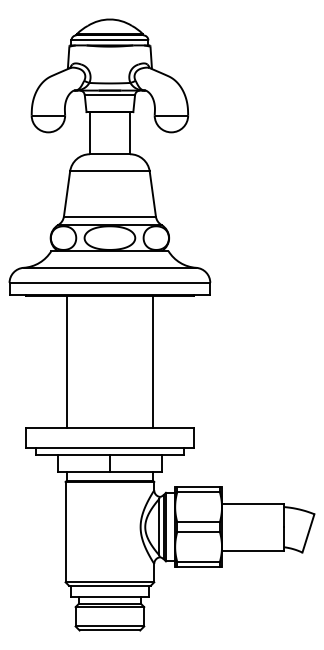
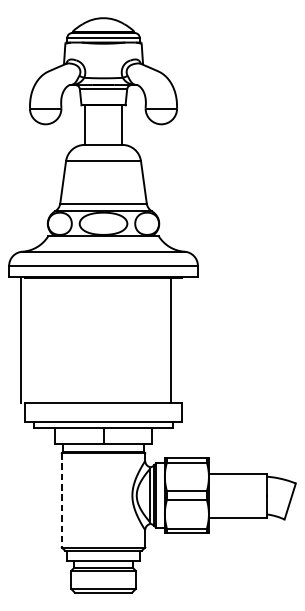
line: (66, 362) -> (20, 340), moved
line: (153, 362) -> (171, 340), moved
line: (65, 532) -> (61, 500), solid -> dashed

